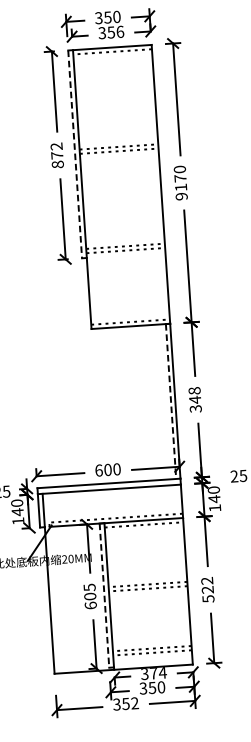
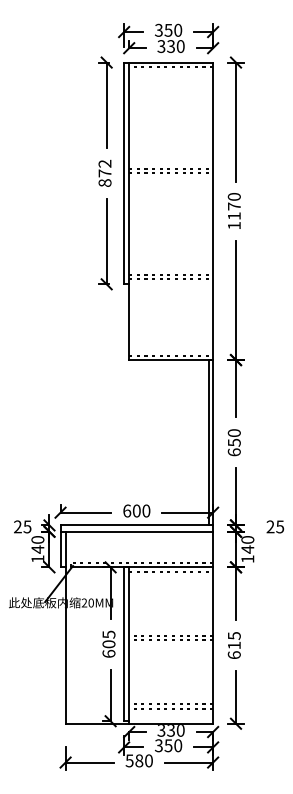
text: (115, 32) -> (175, 46), 356 -> 330
line: (75, 154) -> (124, 173), dashed -> solid
text: (180, 196) -> (233, 225), 9170 -> 1170
text: (194, 399) -> (233, 442), 348 -> 650
line: (170, 401) -> (208, 442), dashed -> solid
text: (207, 589) -> (233, 645), 522 -> 615
line: (104, 595) -> (124, 644), dashed -> solid
text: (157, 673) -> (175, 730), 374 -> 330
text: (126, 703) -> (139, 760), 352 -> 580

